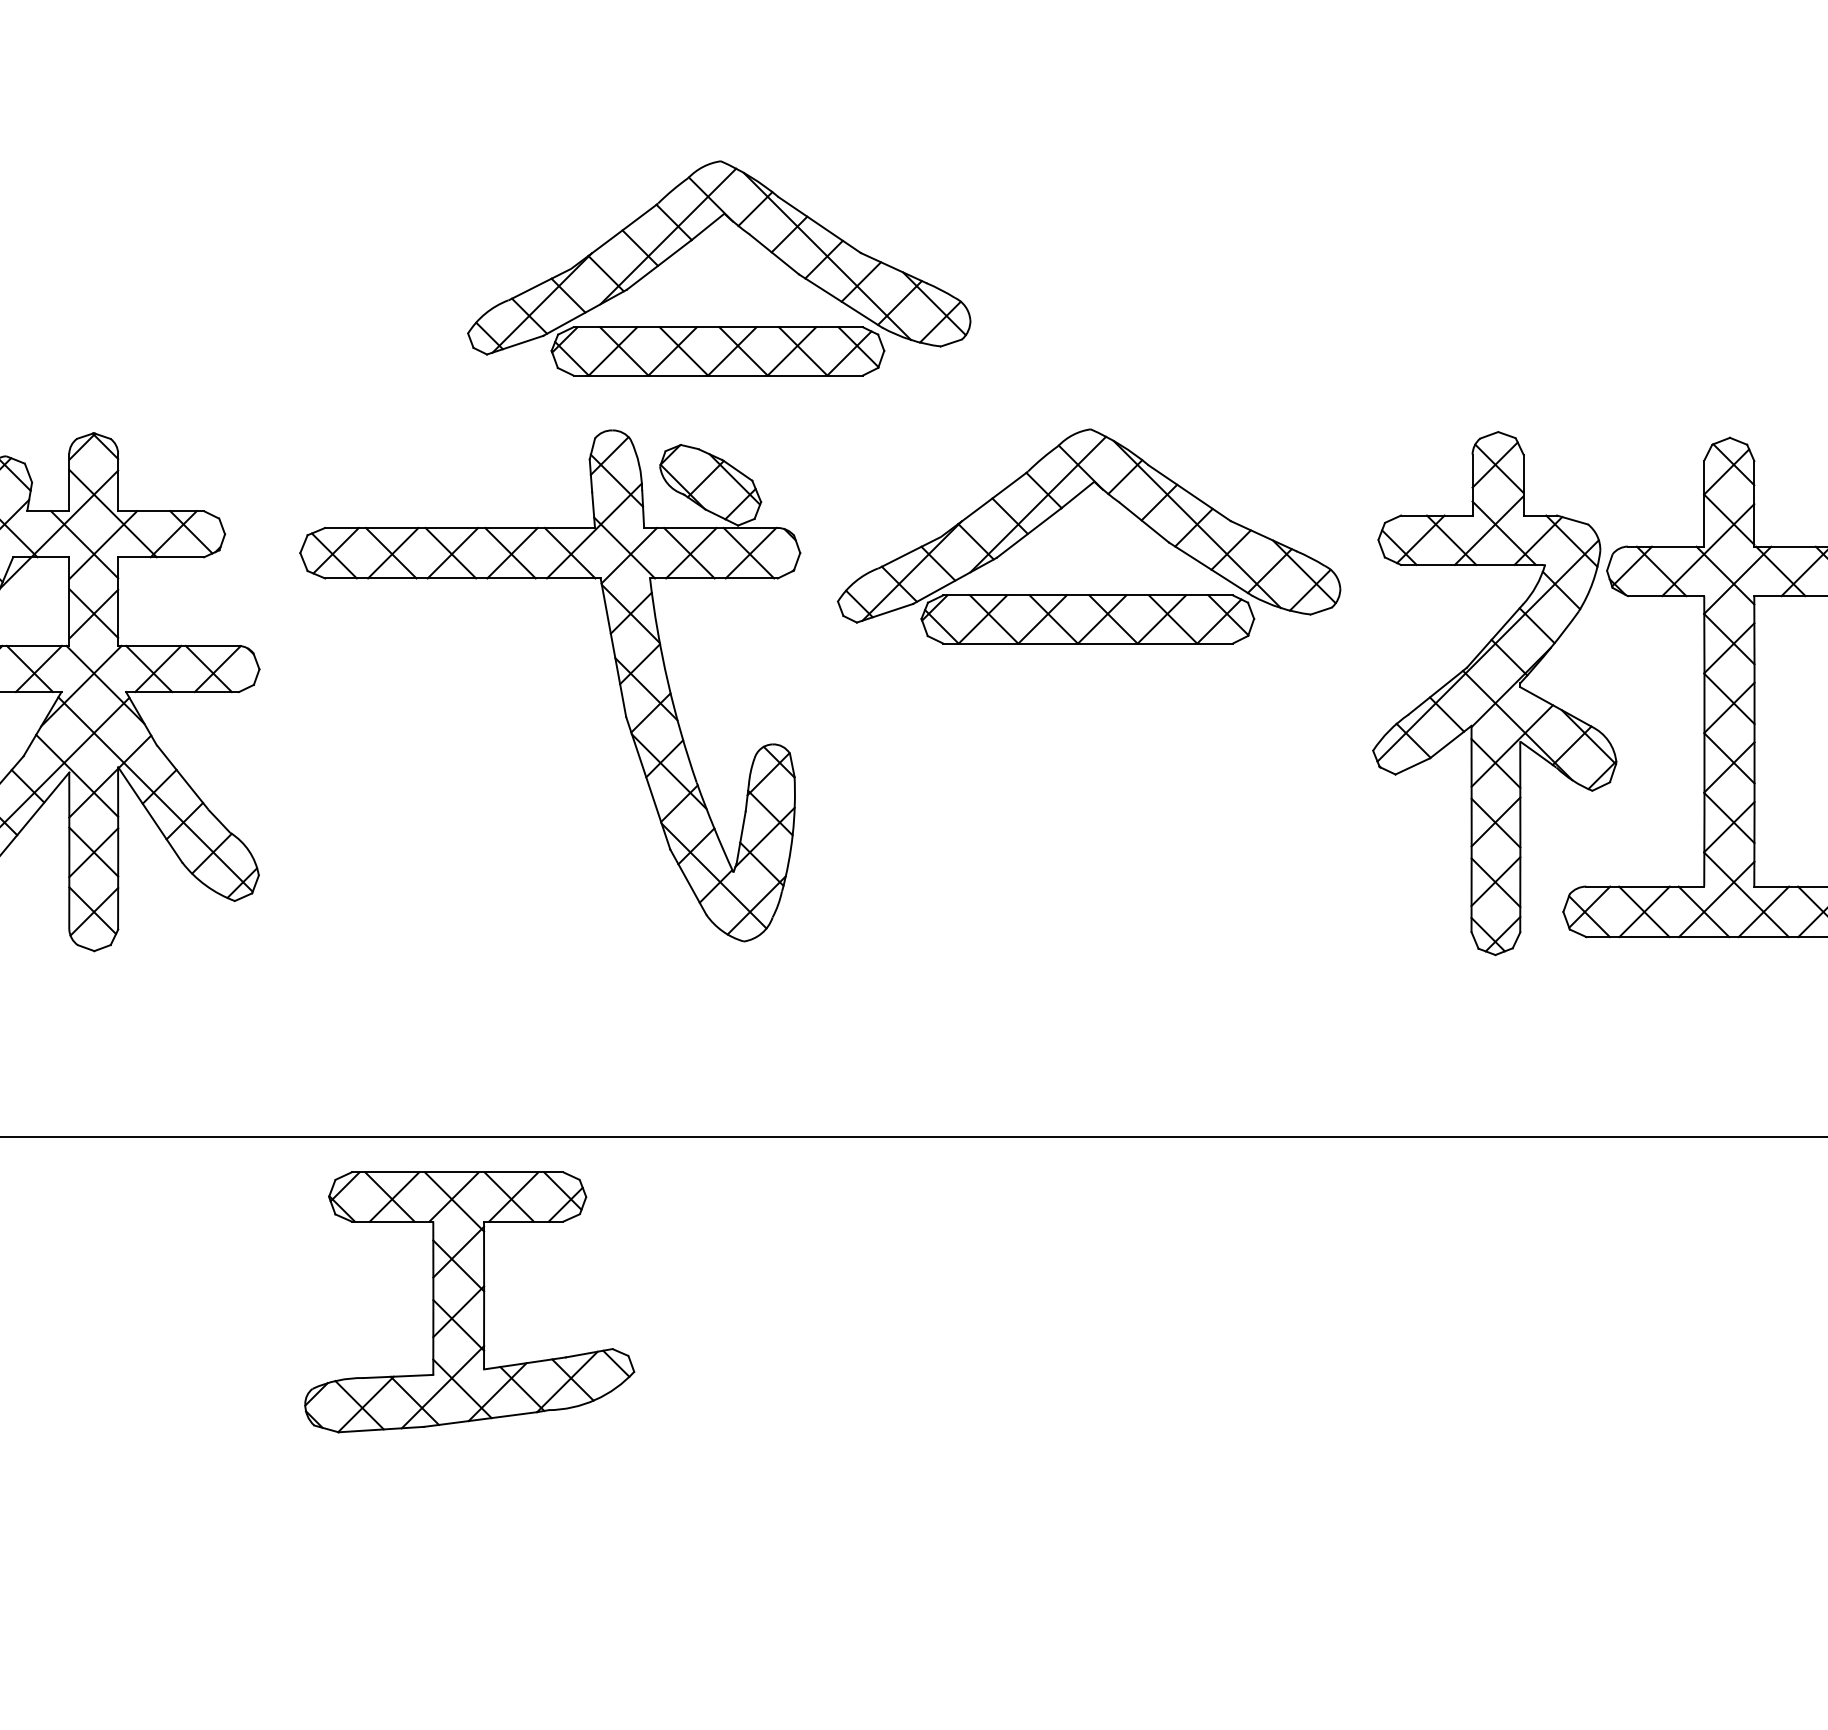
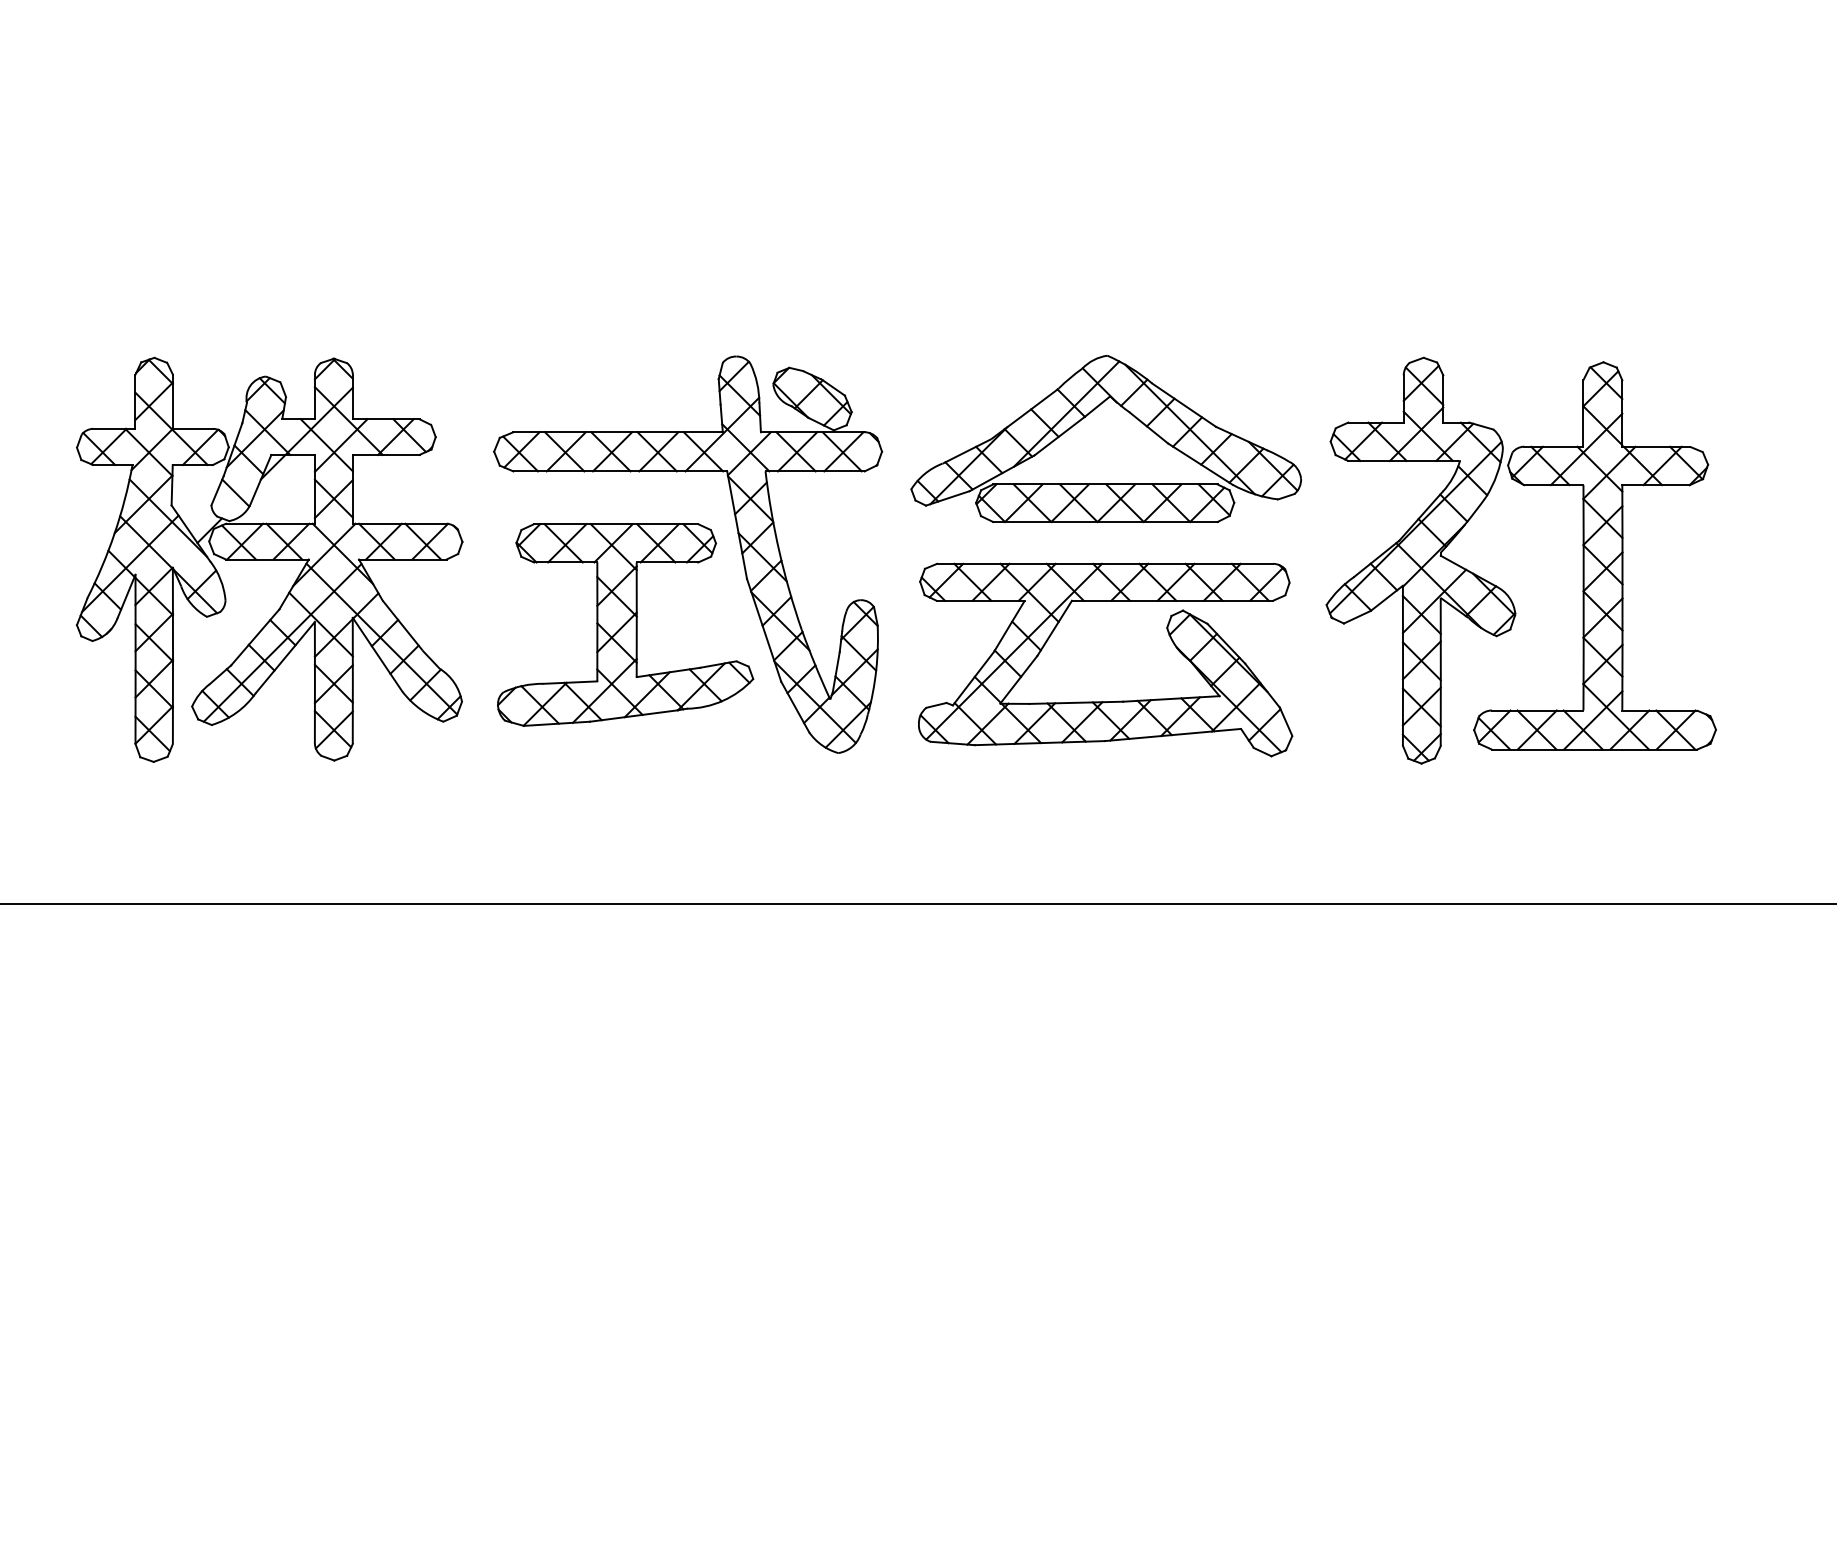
part: (696, 238) -> (801, 207), removed
part: (1088, 875) -> (1105, 701), added
part: (469, 1301) -> (625, 624), moved

